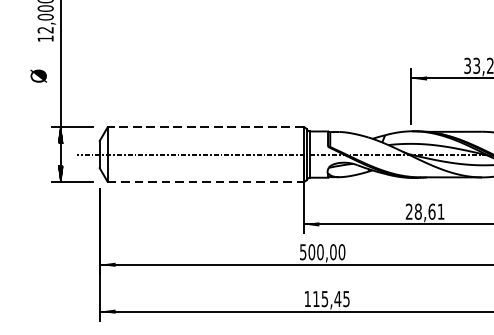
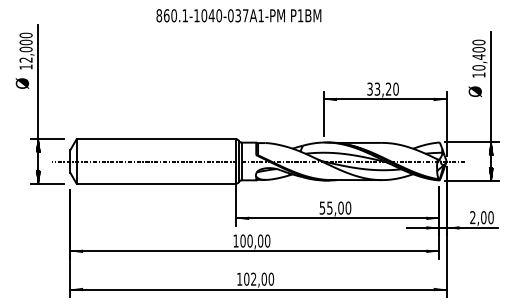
text: (38, 76) -> (22, 83), moved
line: (205, 127) -> (156, 139), dashed -> solid
line: (205, 181) -> (156, 183), dashed -> solid
text: (425, 211) -> (335, 207), 28,61 -> 55,00
text: (302, 251) -> (235, 240), 500,00 -> 100,00
text: (332, 298) -> (259, 278), 115,45 -> 102,00

